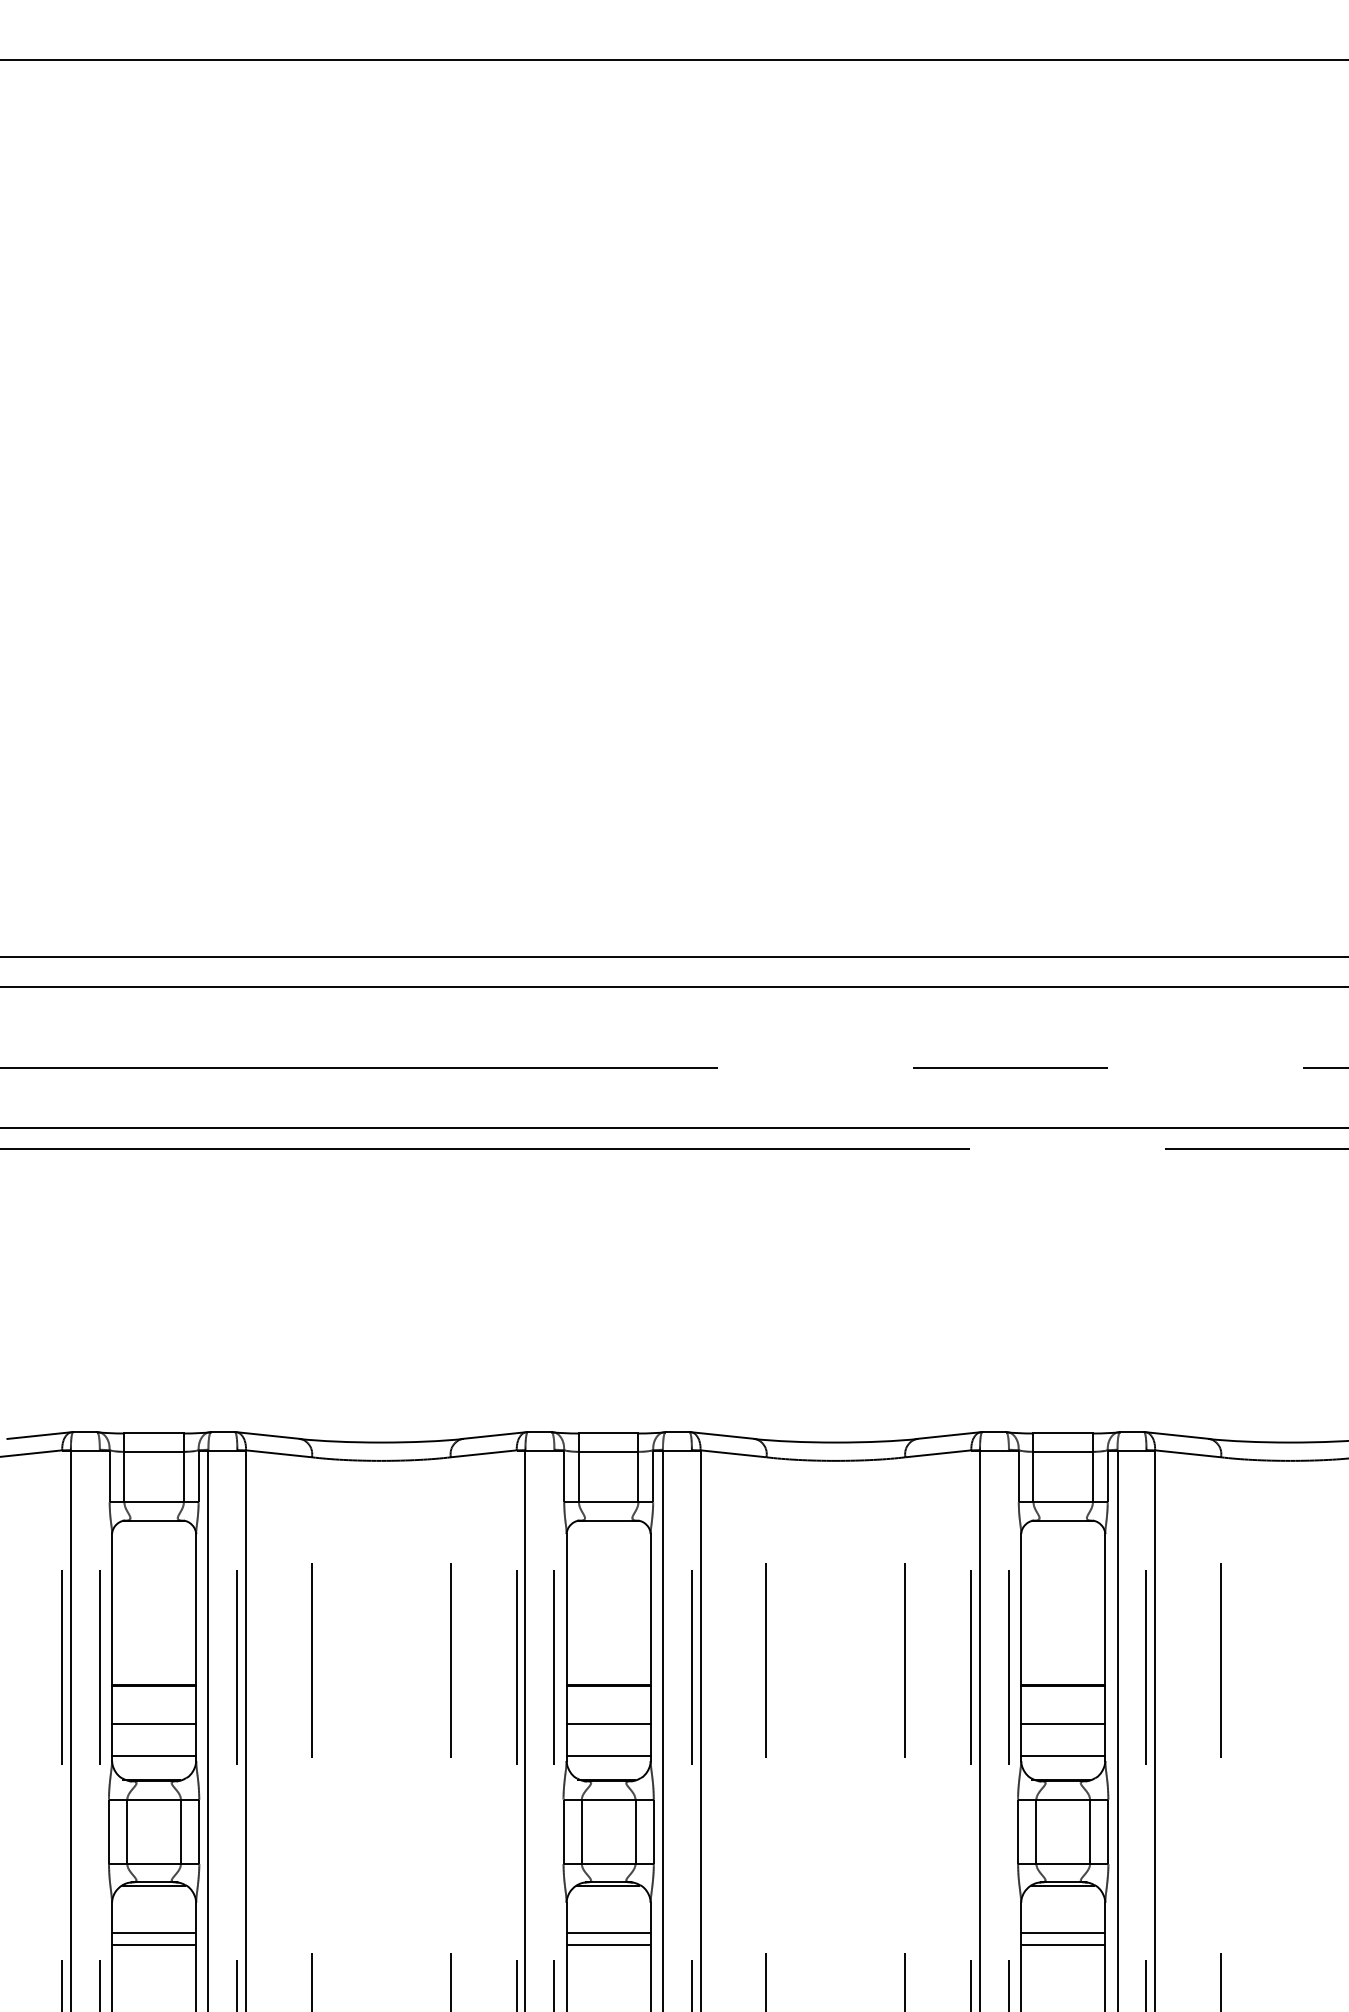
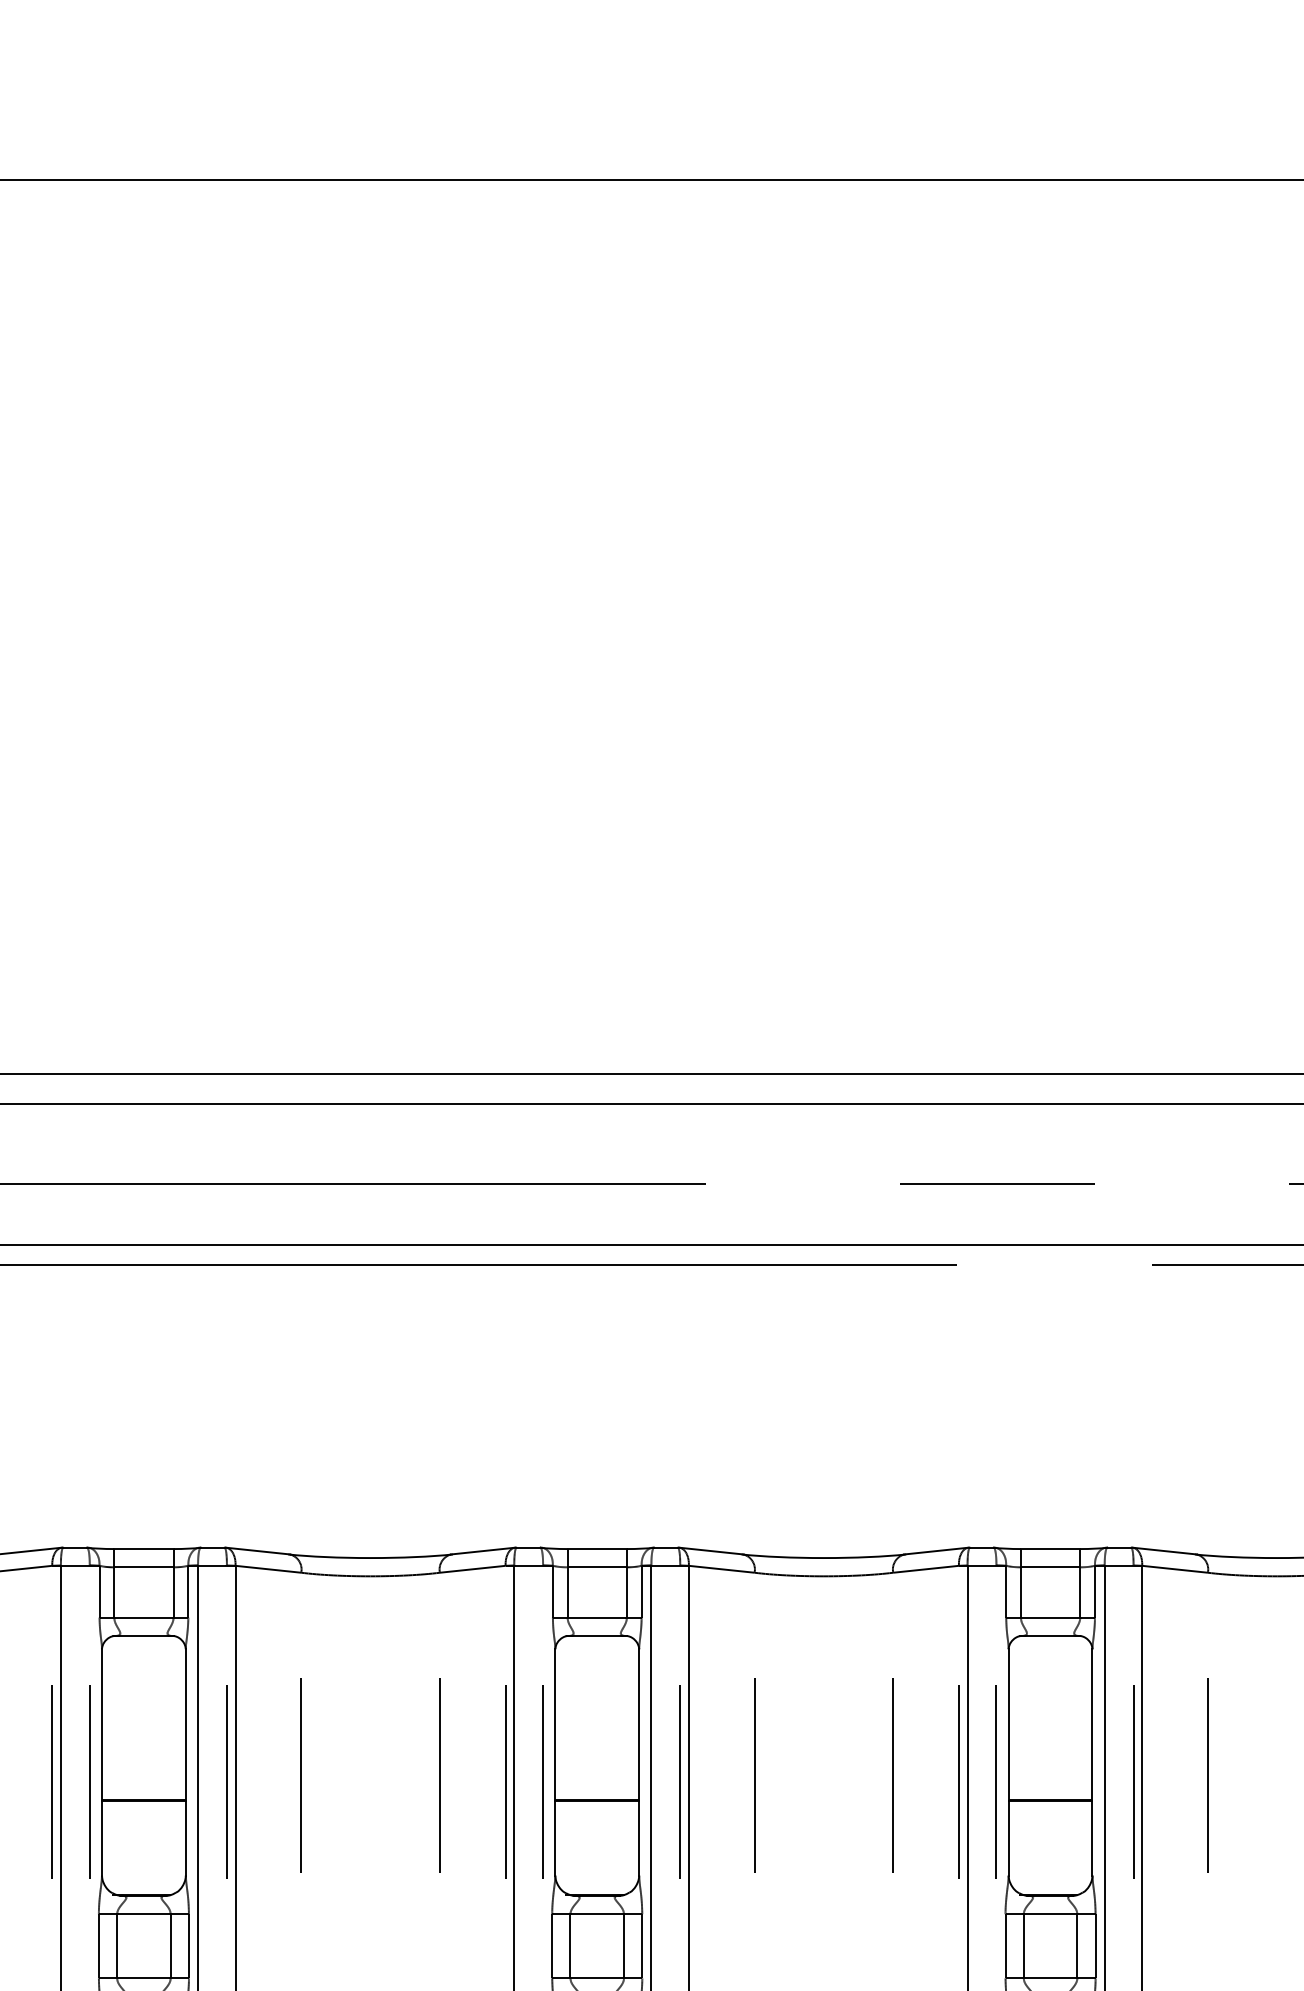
line: (154, 1724) -> (144, 1839), removed
line: (608, 1724) -> (597, 1839), removed
line: (1063, 1724) -> (1050, 1839), removed
line: (154, 1755) -> (144, 1870), removed
line: (608, 1755) -> (597, 1870), removed
line: (1063, 1755) -> (1050, 1870), removed

